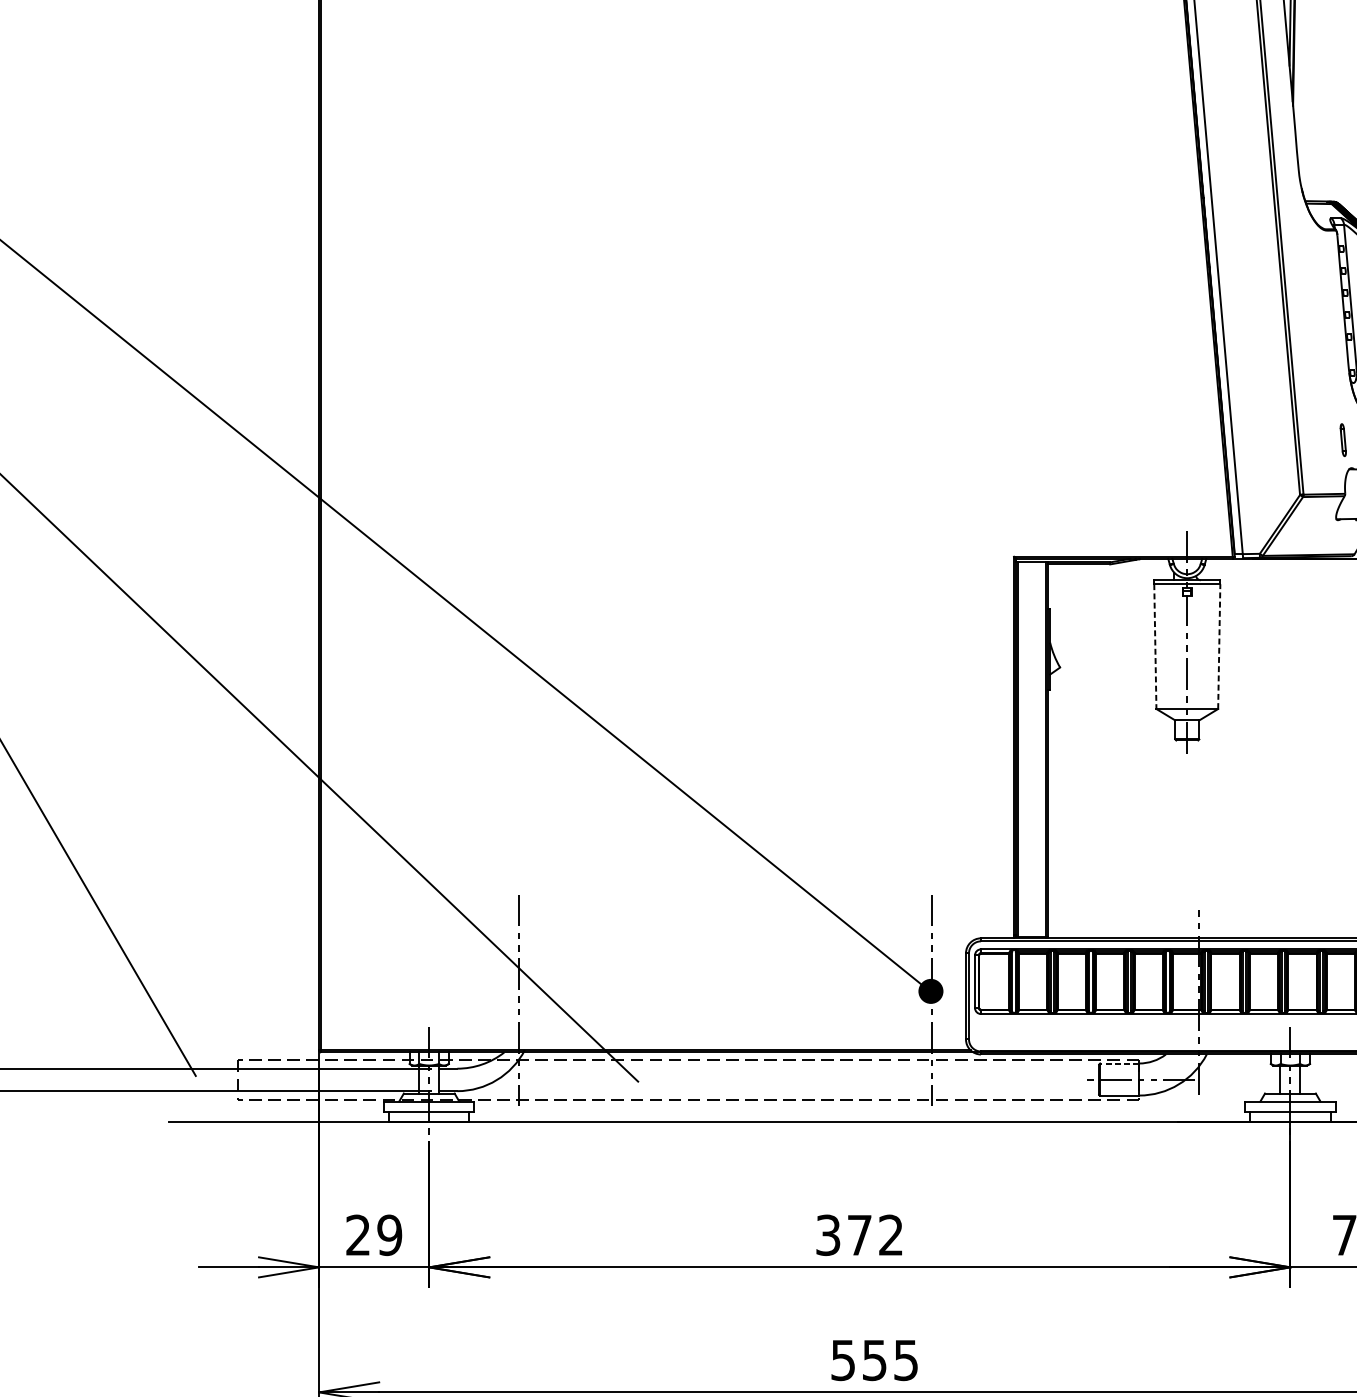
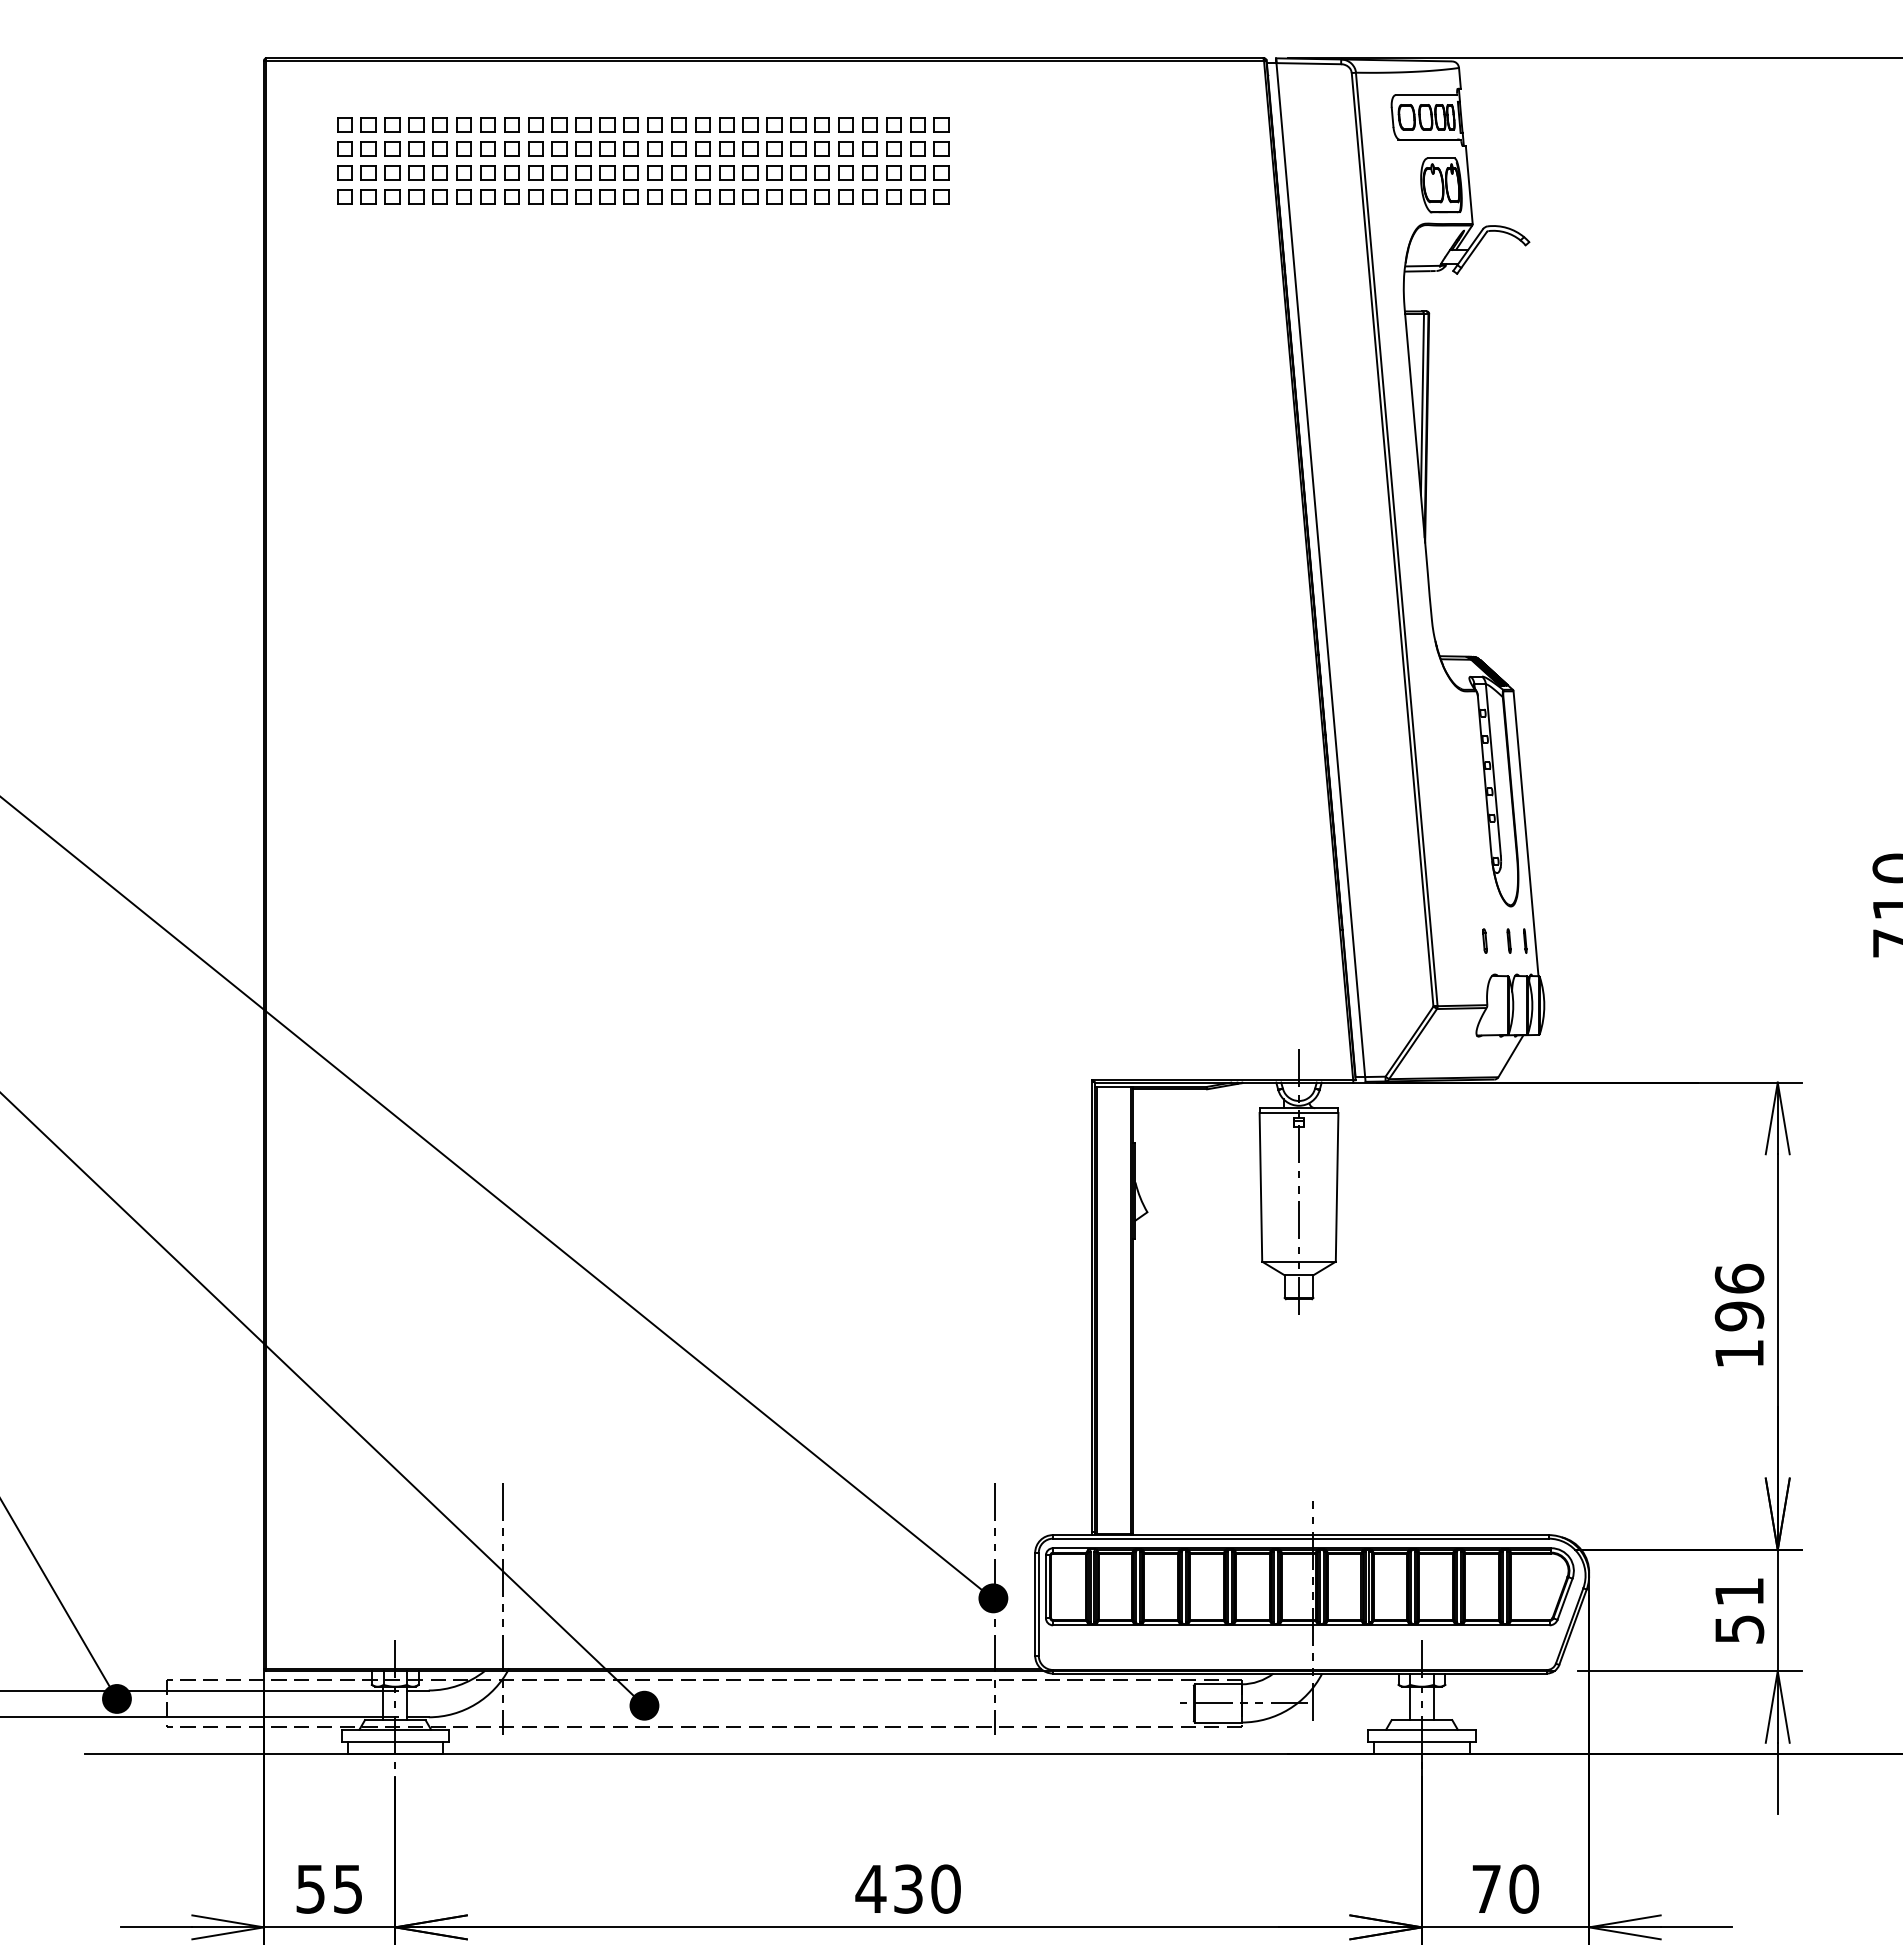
part: (1342, 439) -> (1484, 940), size x0.62
line: (1219, 645) -> (1337, 1186), dashed -> solid
line: (1154, 646) -> (1260, 1187), dashed -> solid
line: (1118, 1063) -> (1217, 1684), dashed -> solid
fill: (195, 1075) -> (116, 1698), added
fill: (638, 1081) -> (644, 1705), added
text: (374, 1234) -> (329, 1888), 29 -> 55
text: (858, 1234) -> (907, 1888), 372 -> 430

